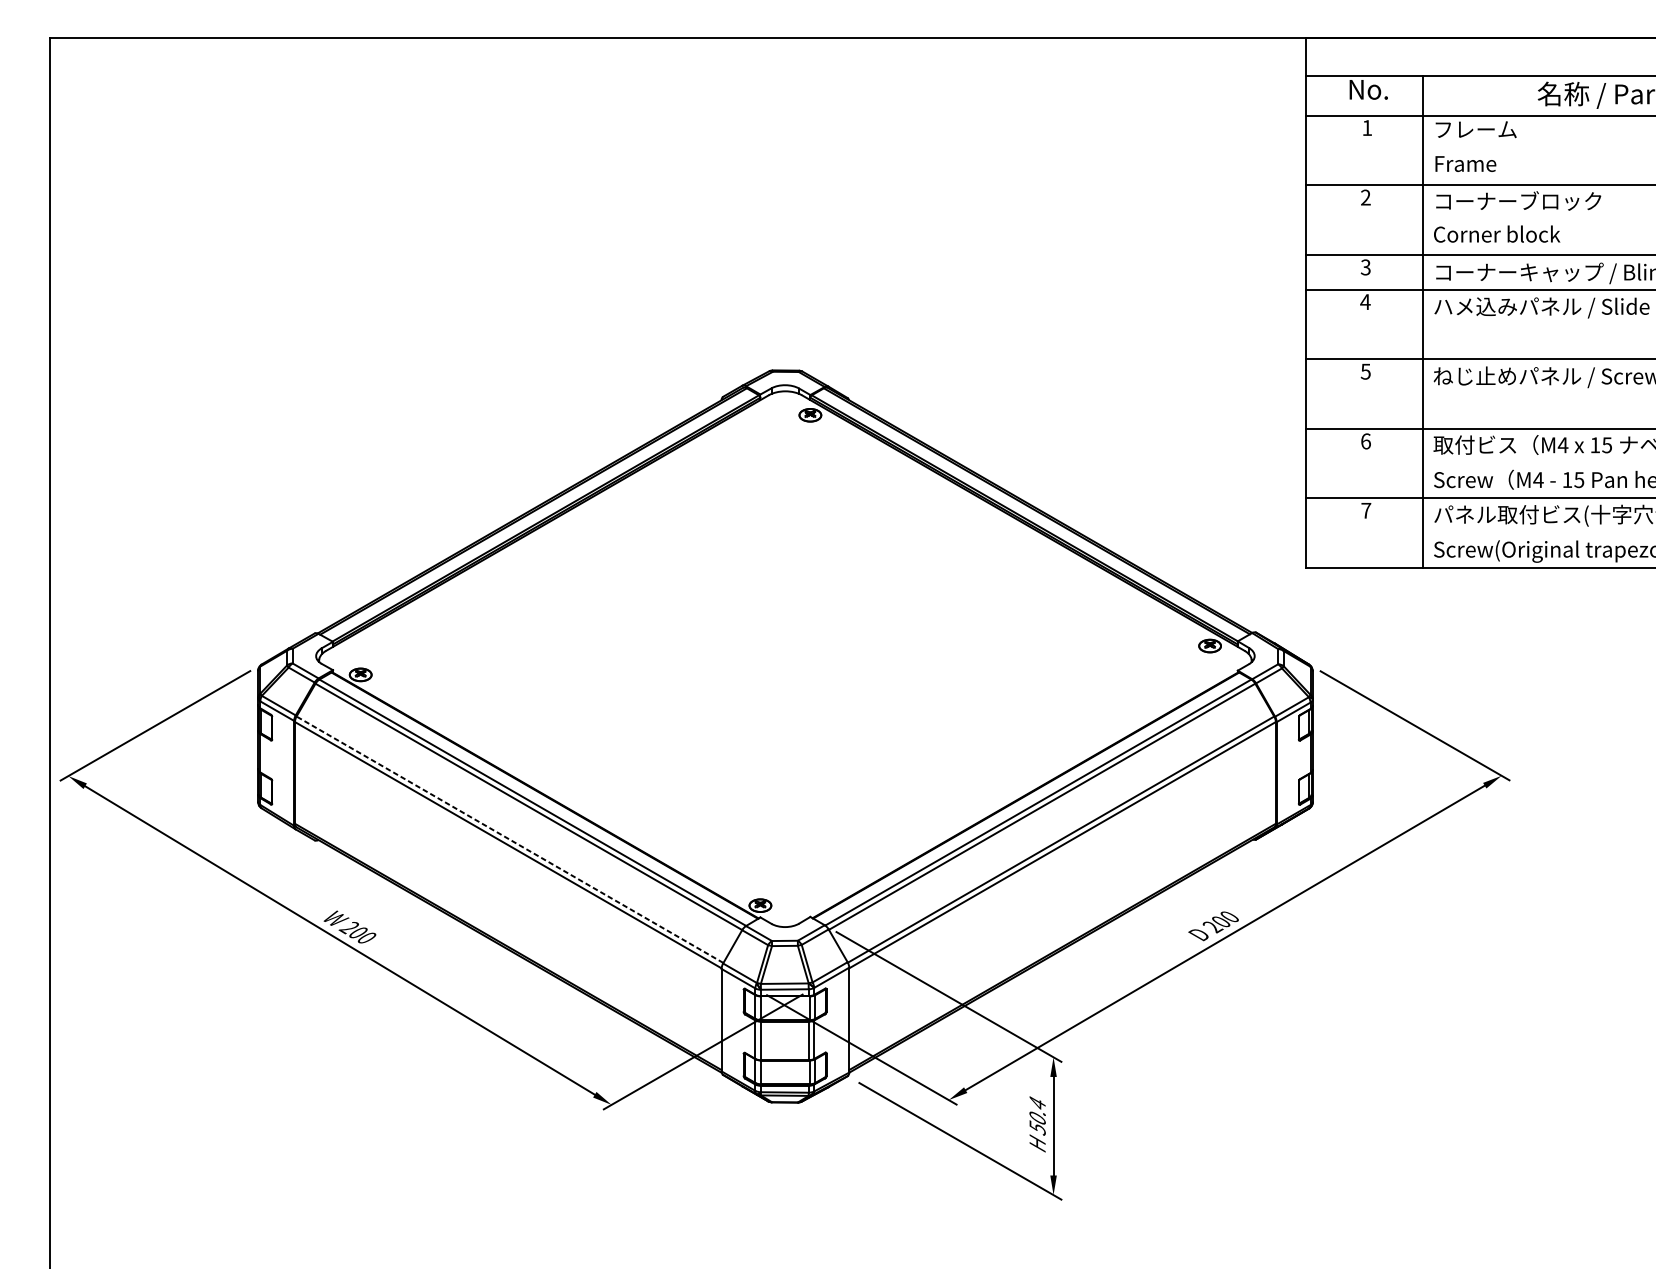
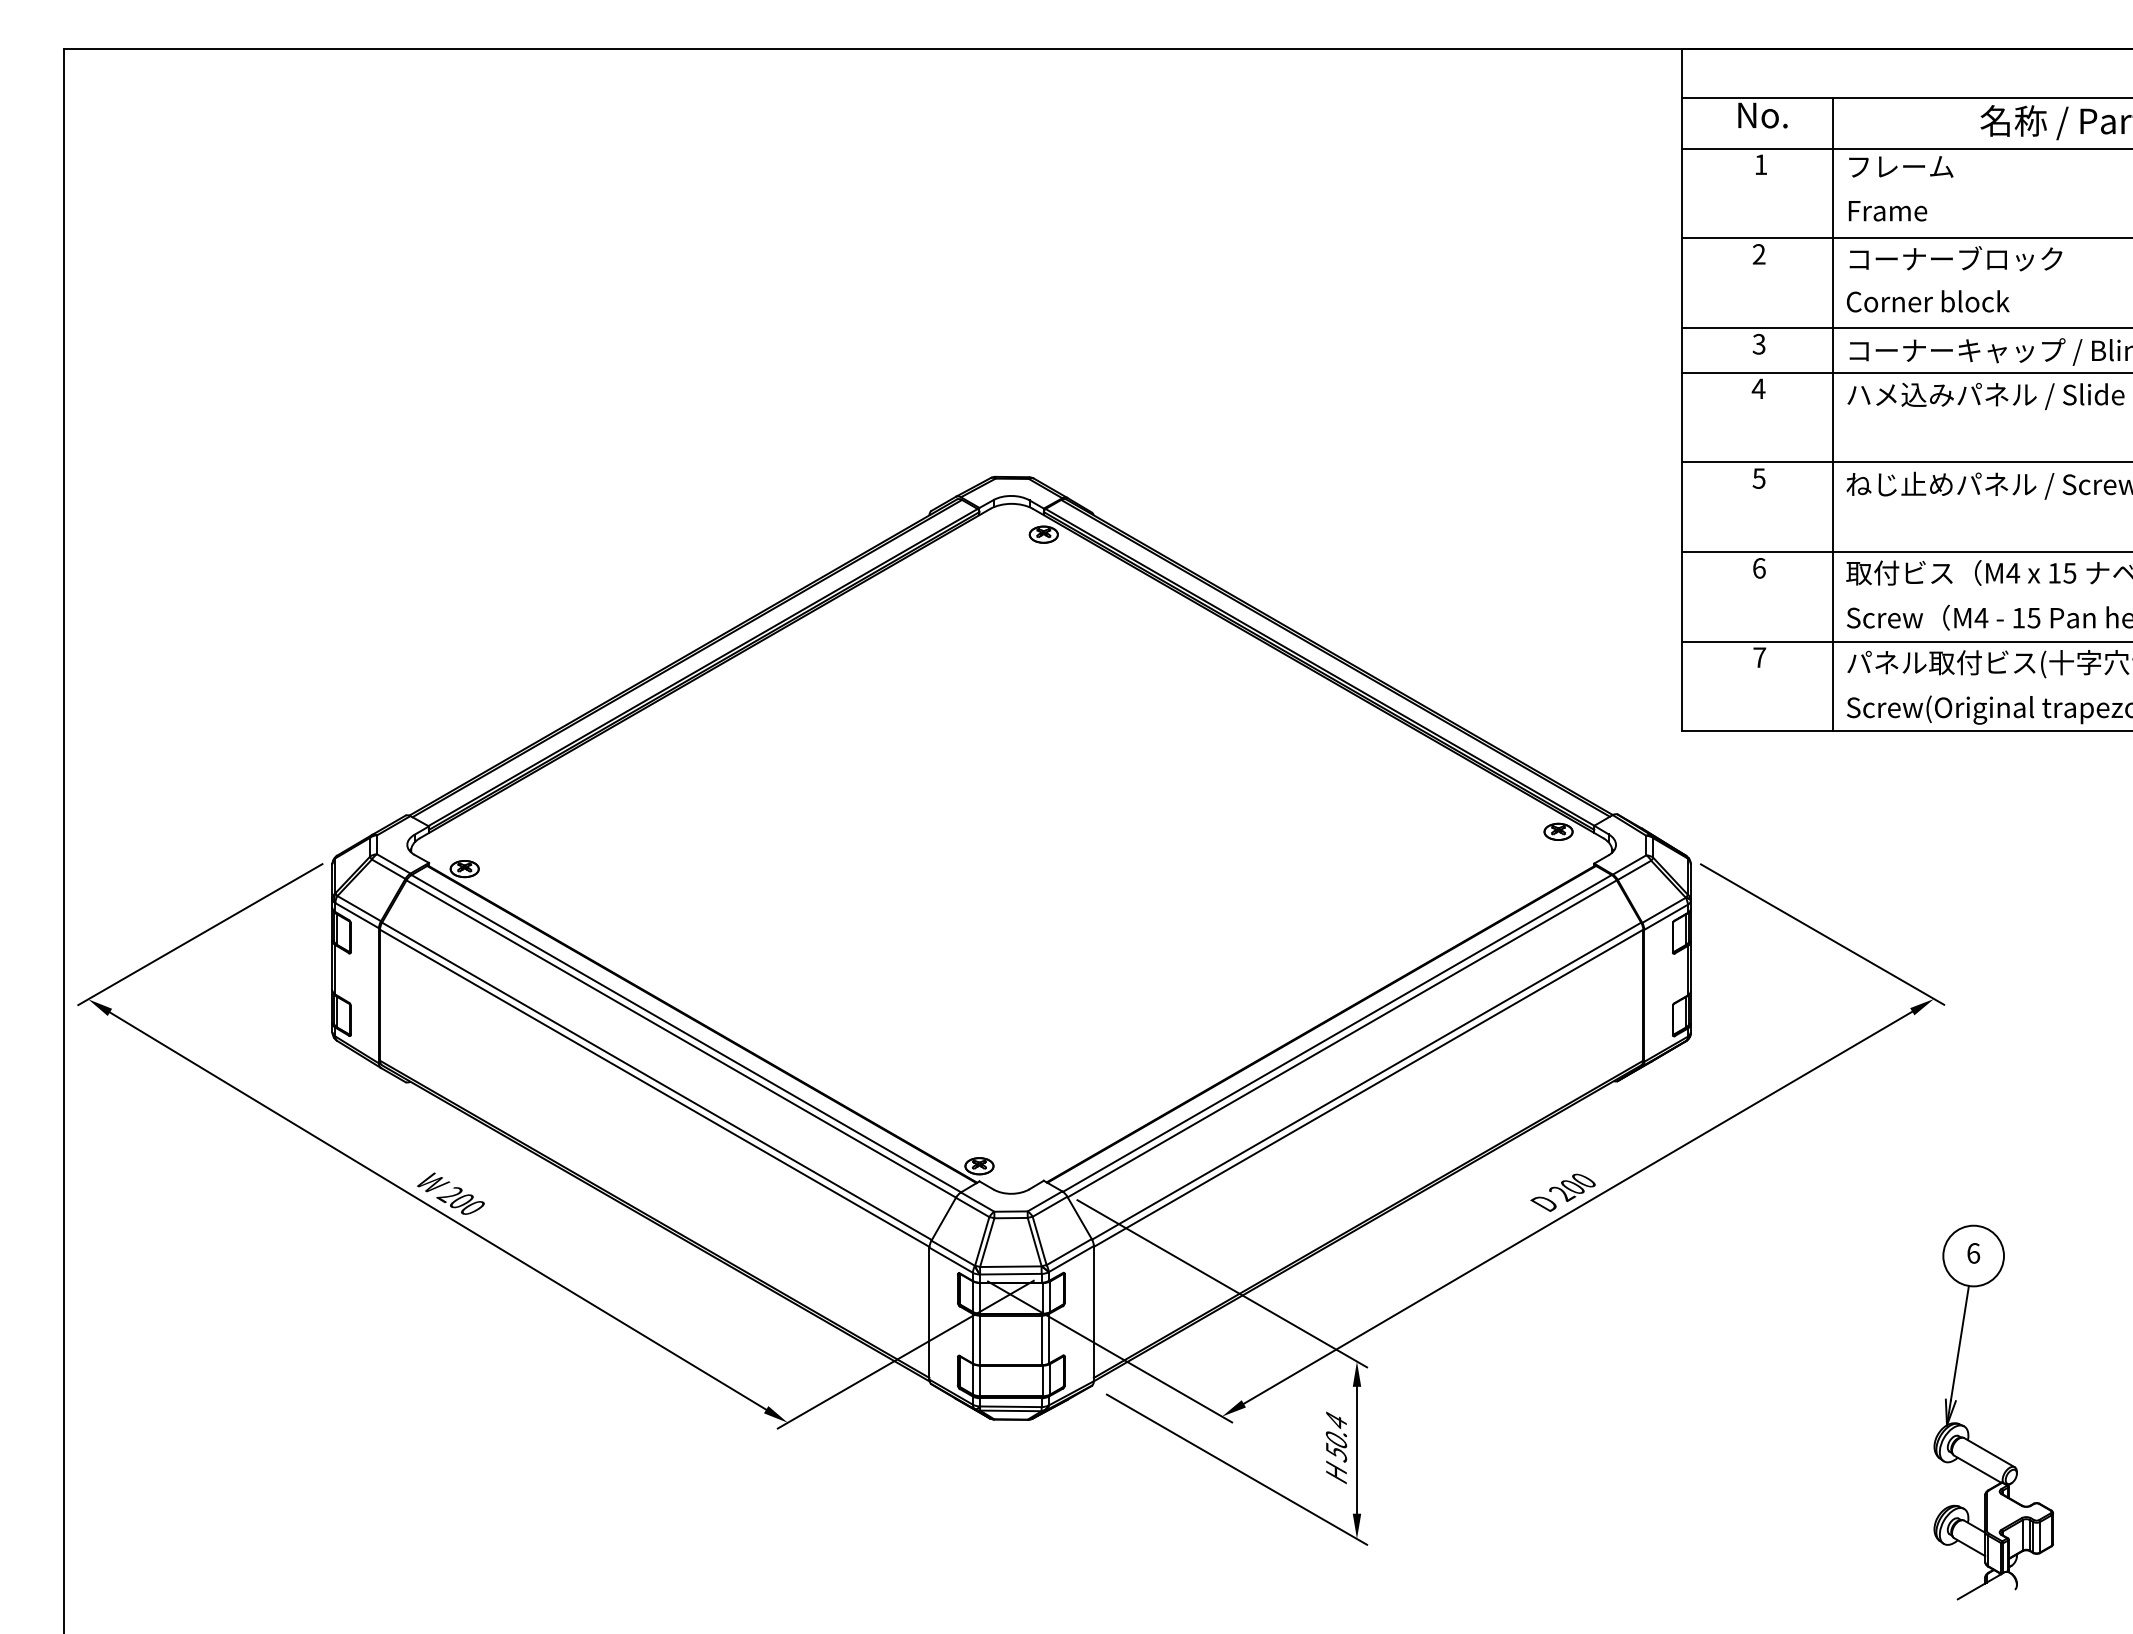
line: (509, 839) -> (656, 1081), dashed -> solid
part: (1528, 1110) -> (1968, 1429), added

